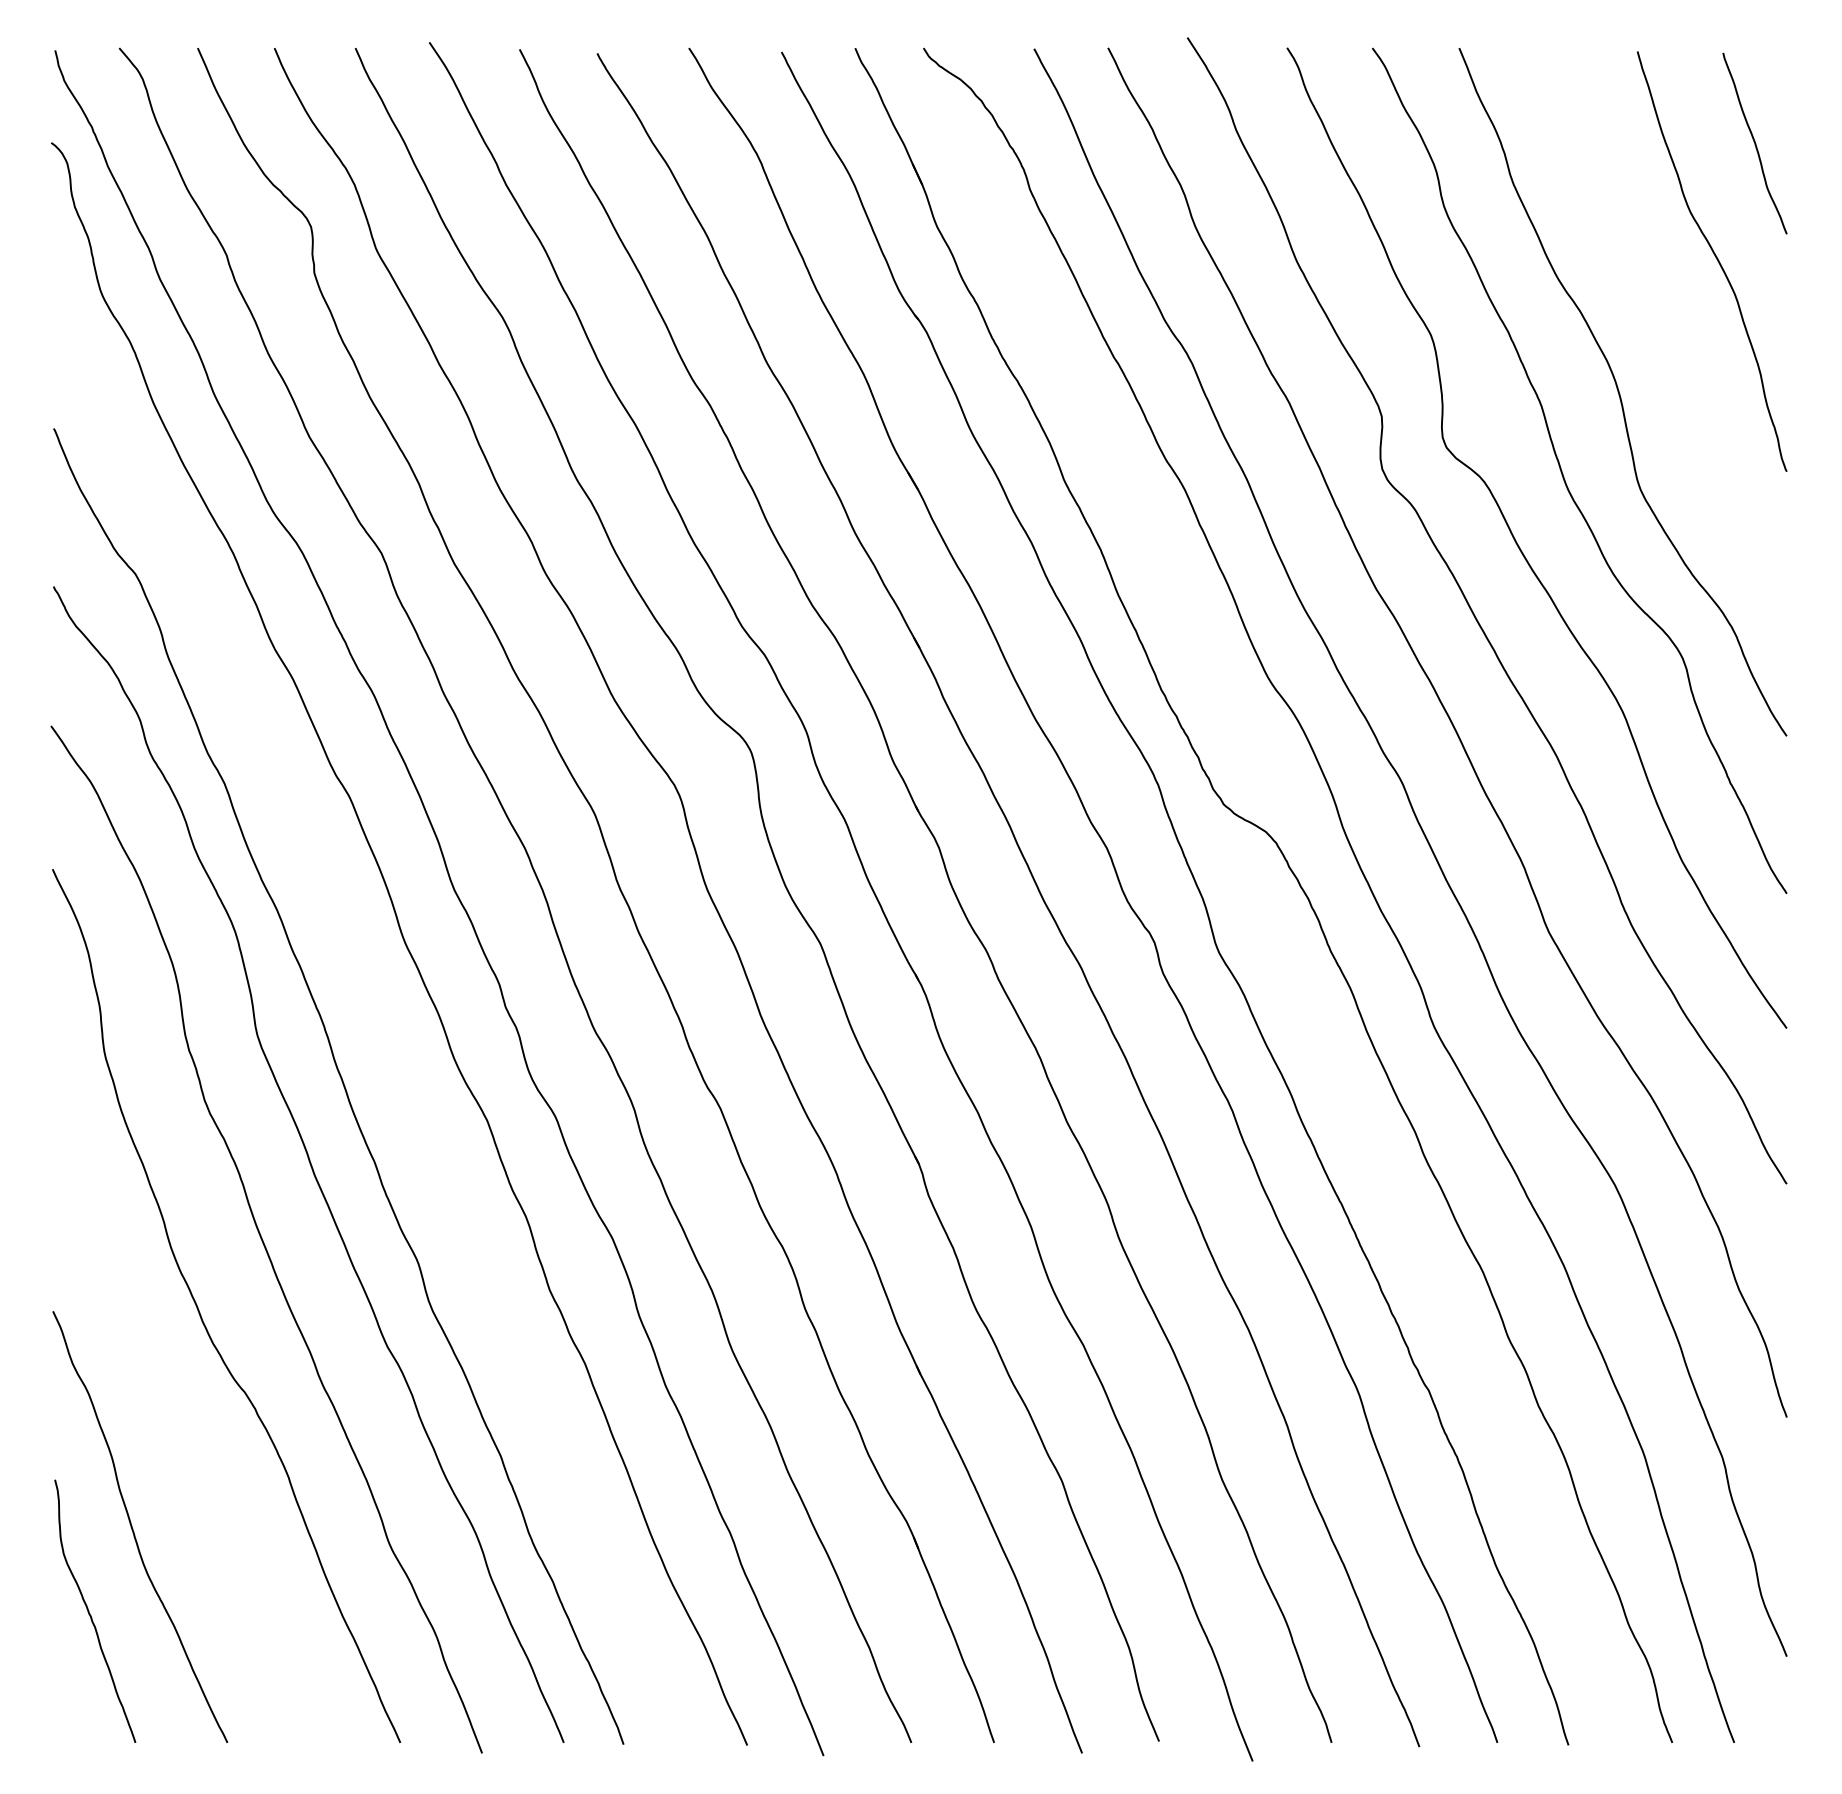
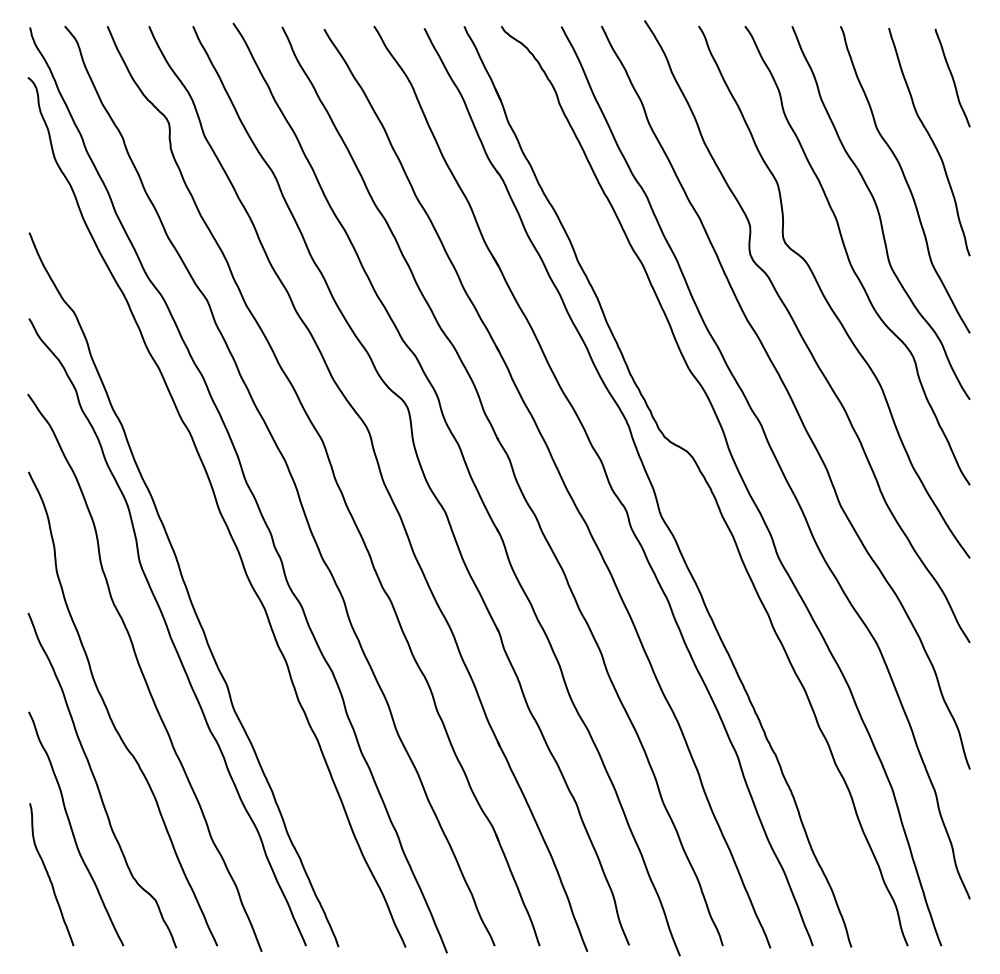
curve: (1668, 330) -> (905, 179), added
curve: (179, 1441) -> (97, 782), added

